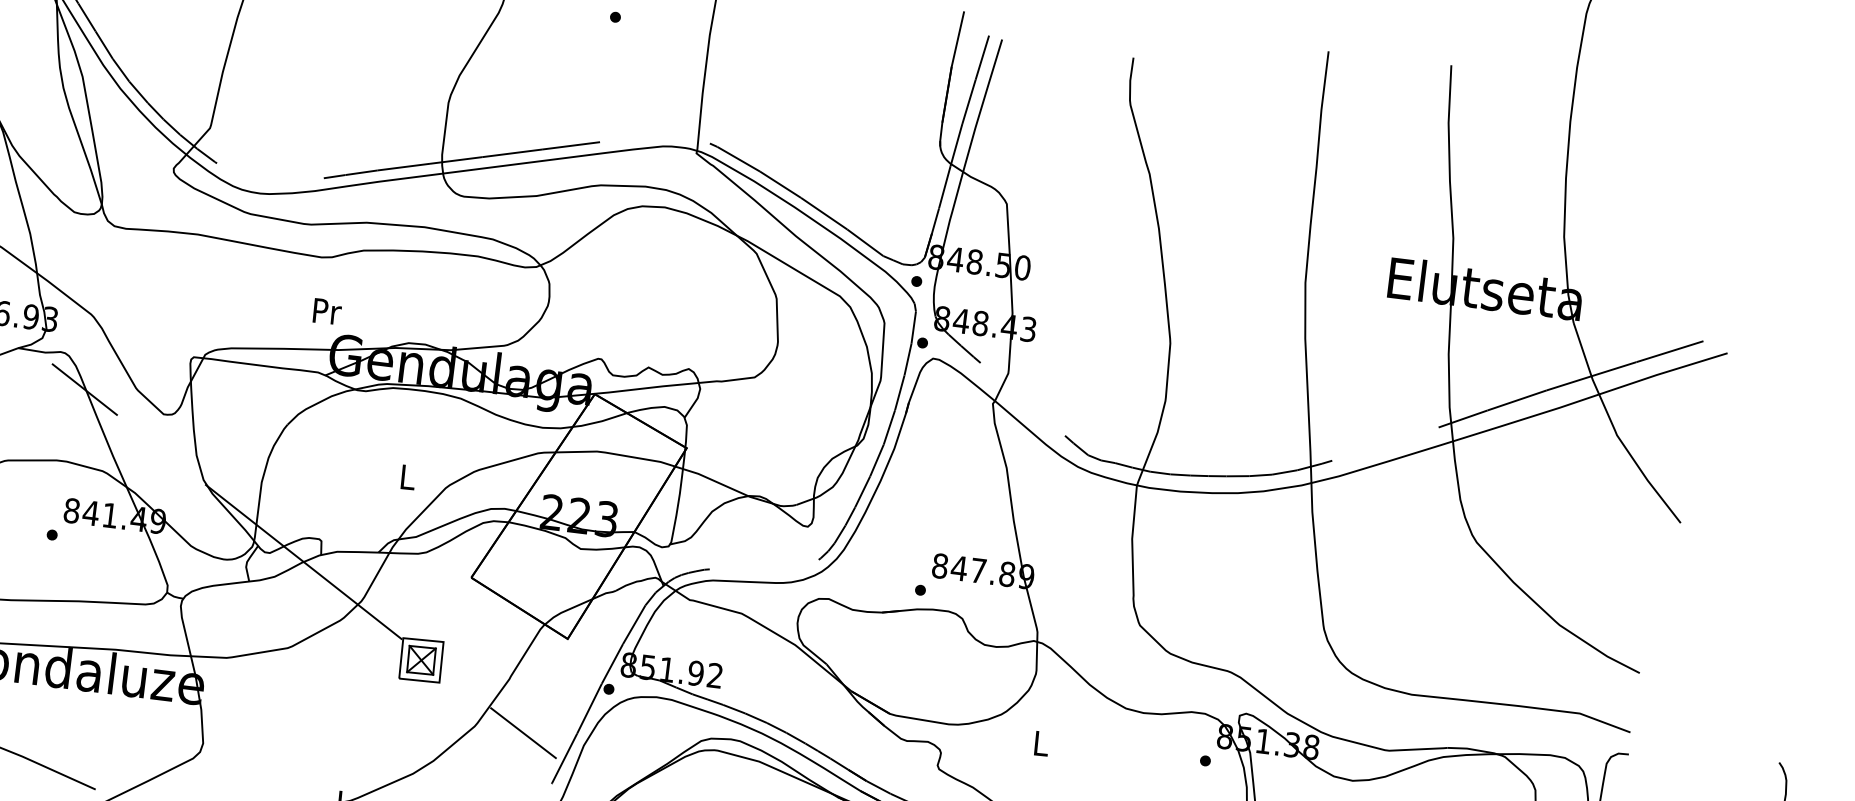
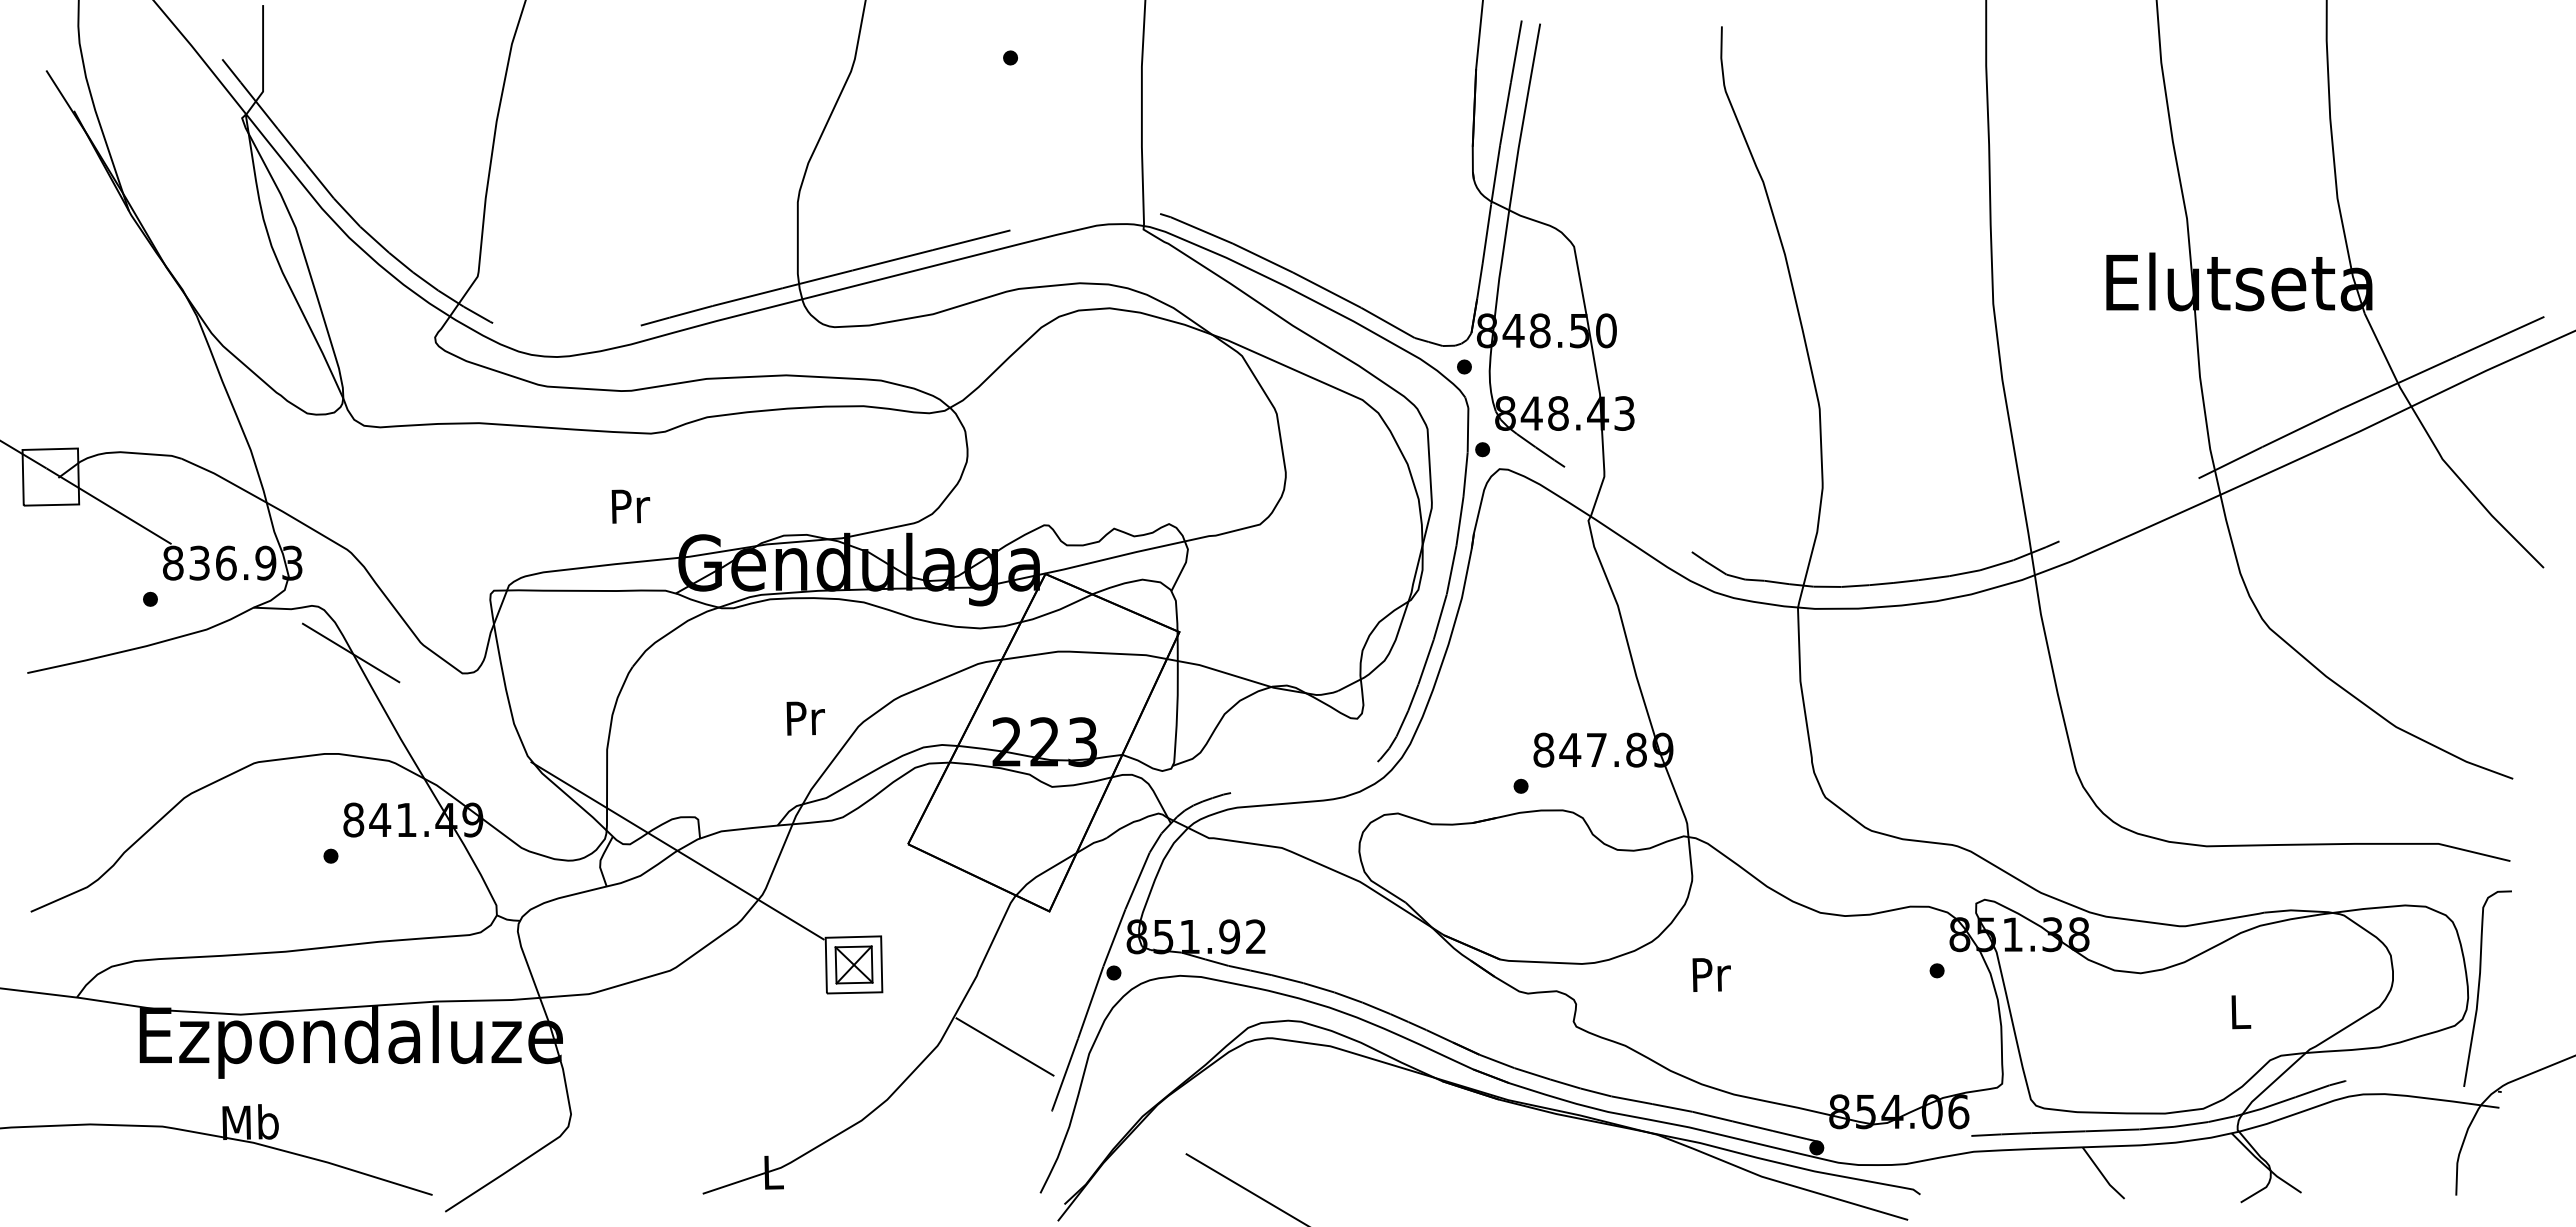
text: (327, 311) -> (630, 506), moved
text: (408, 477) -> (805, 718), L -> Pr
text: (1041, 743) -> (1711, 974), L -> Pr

